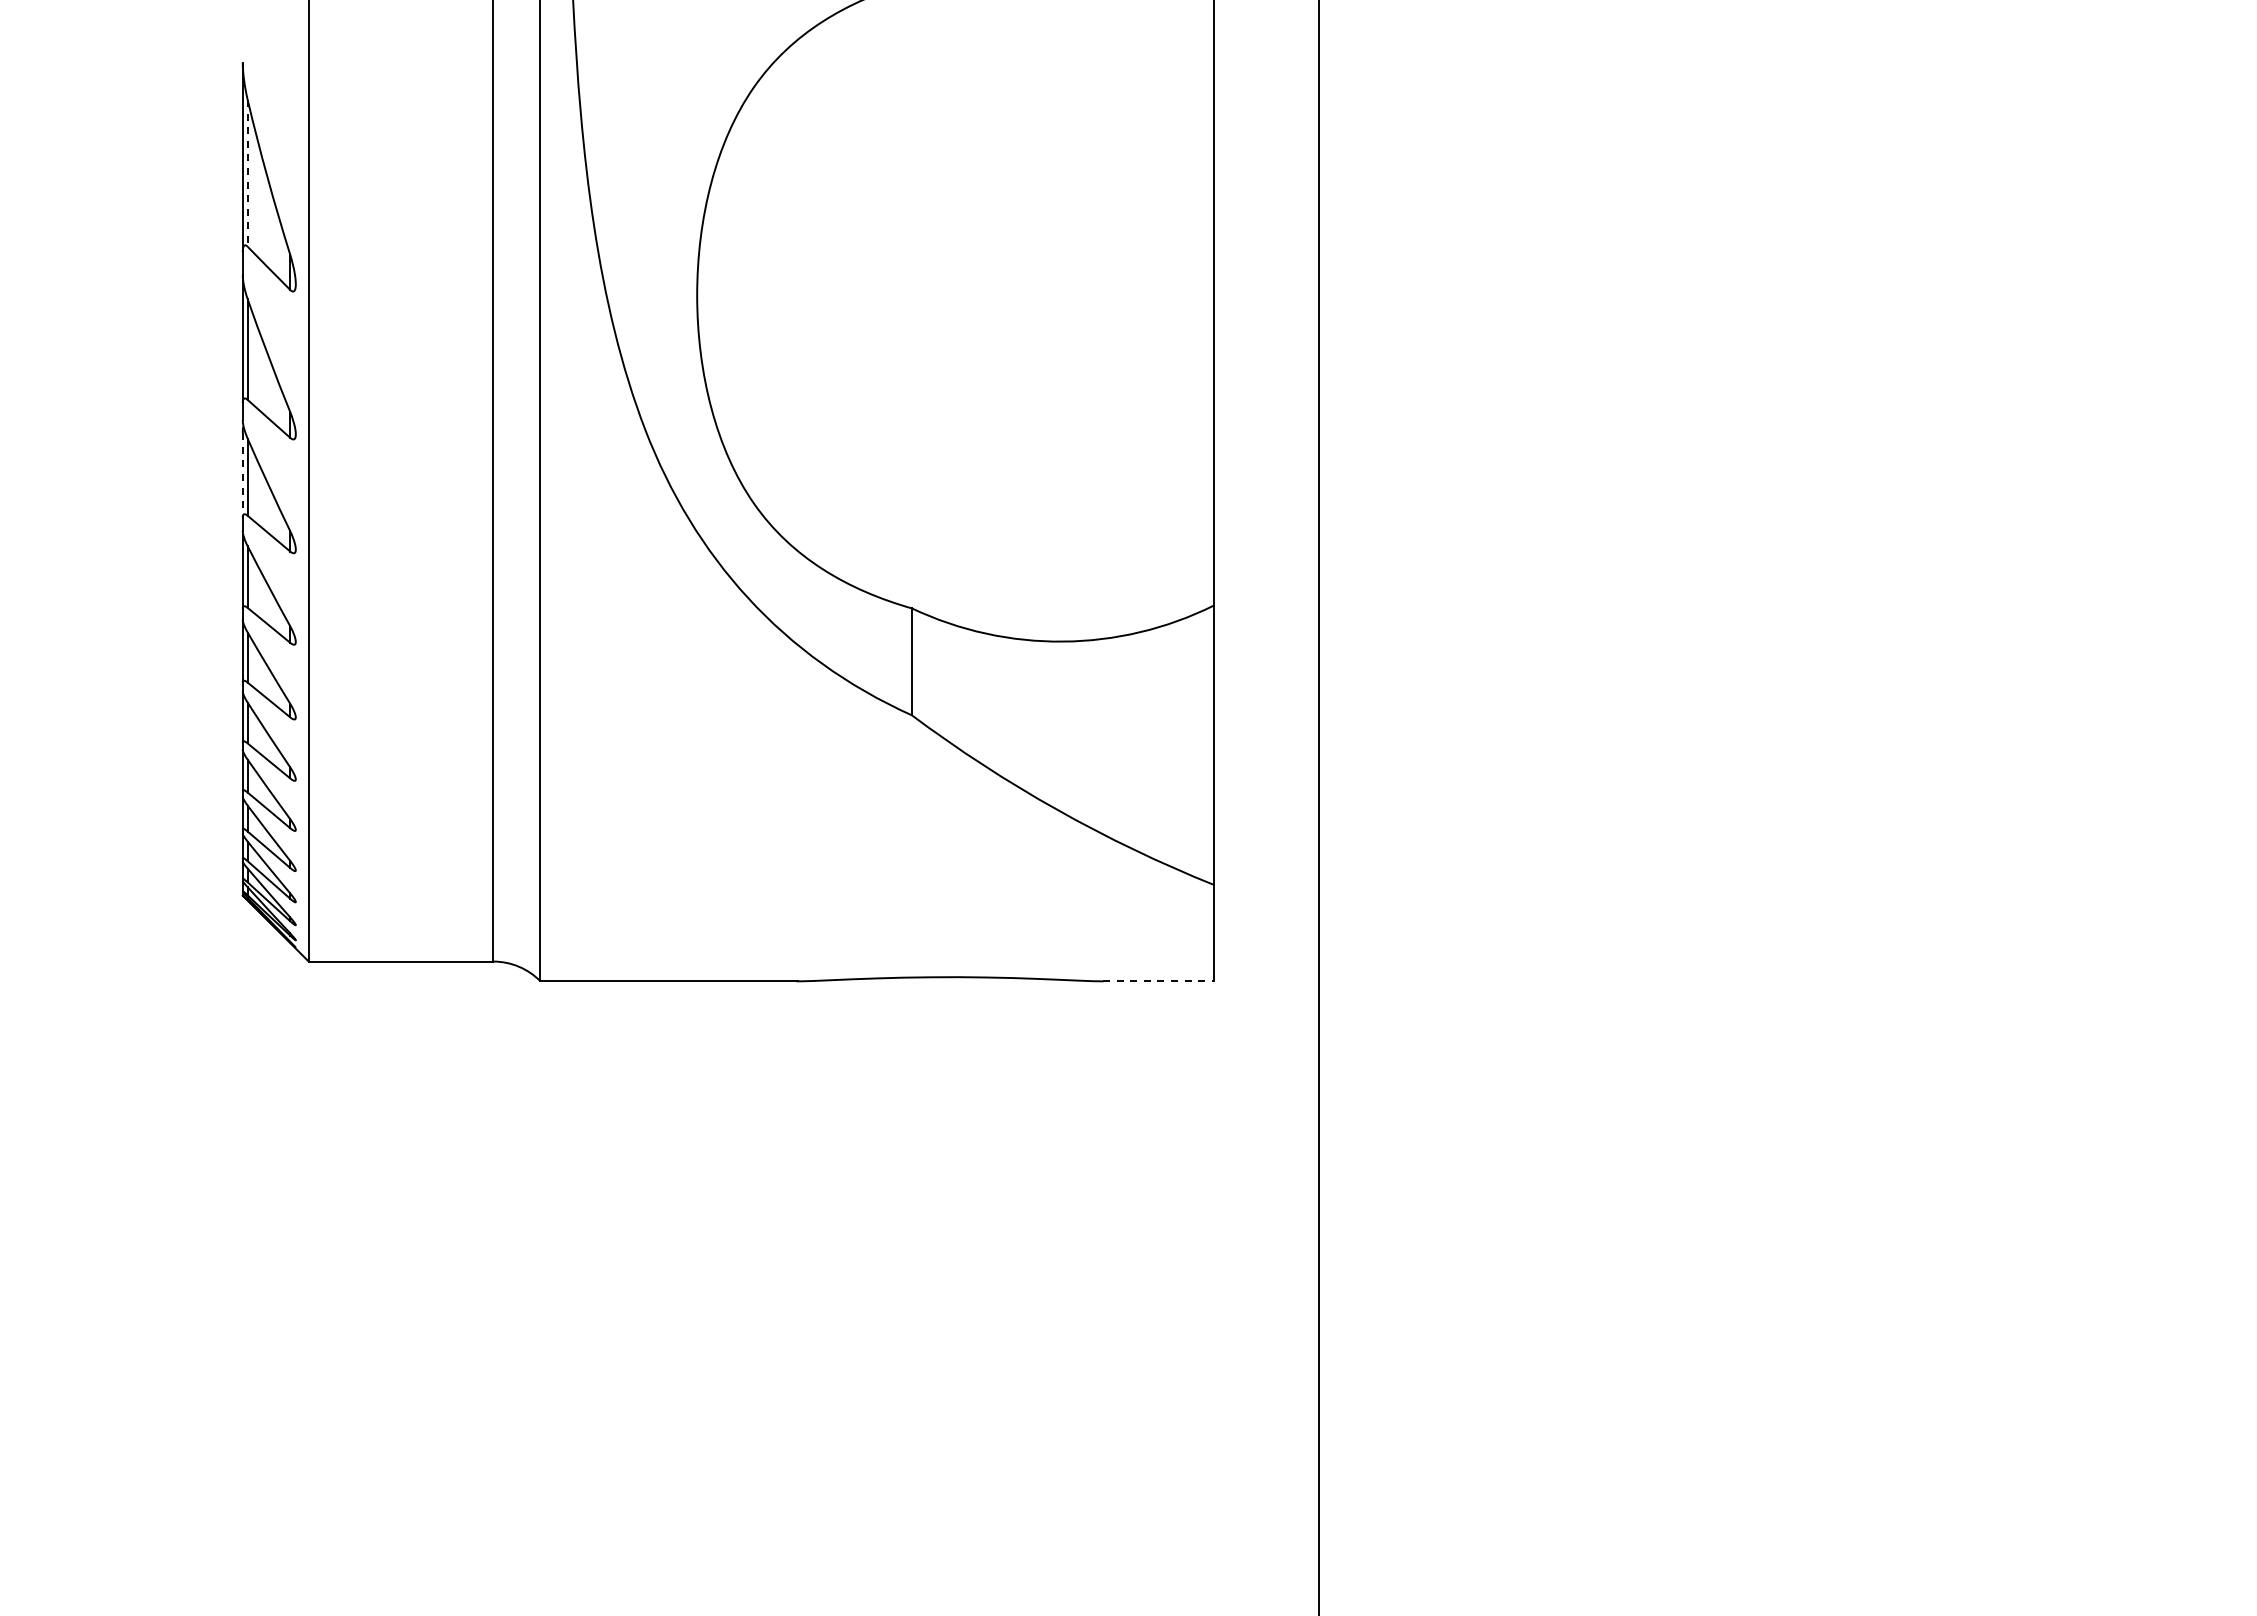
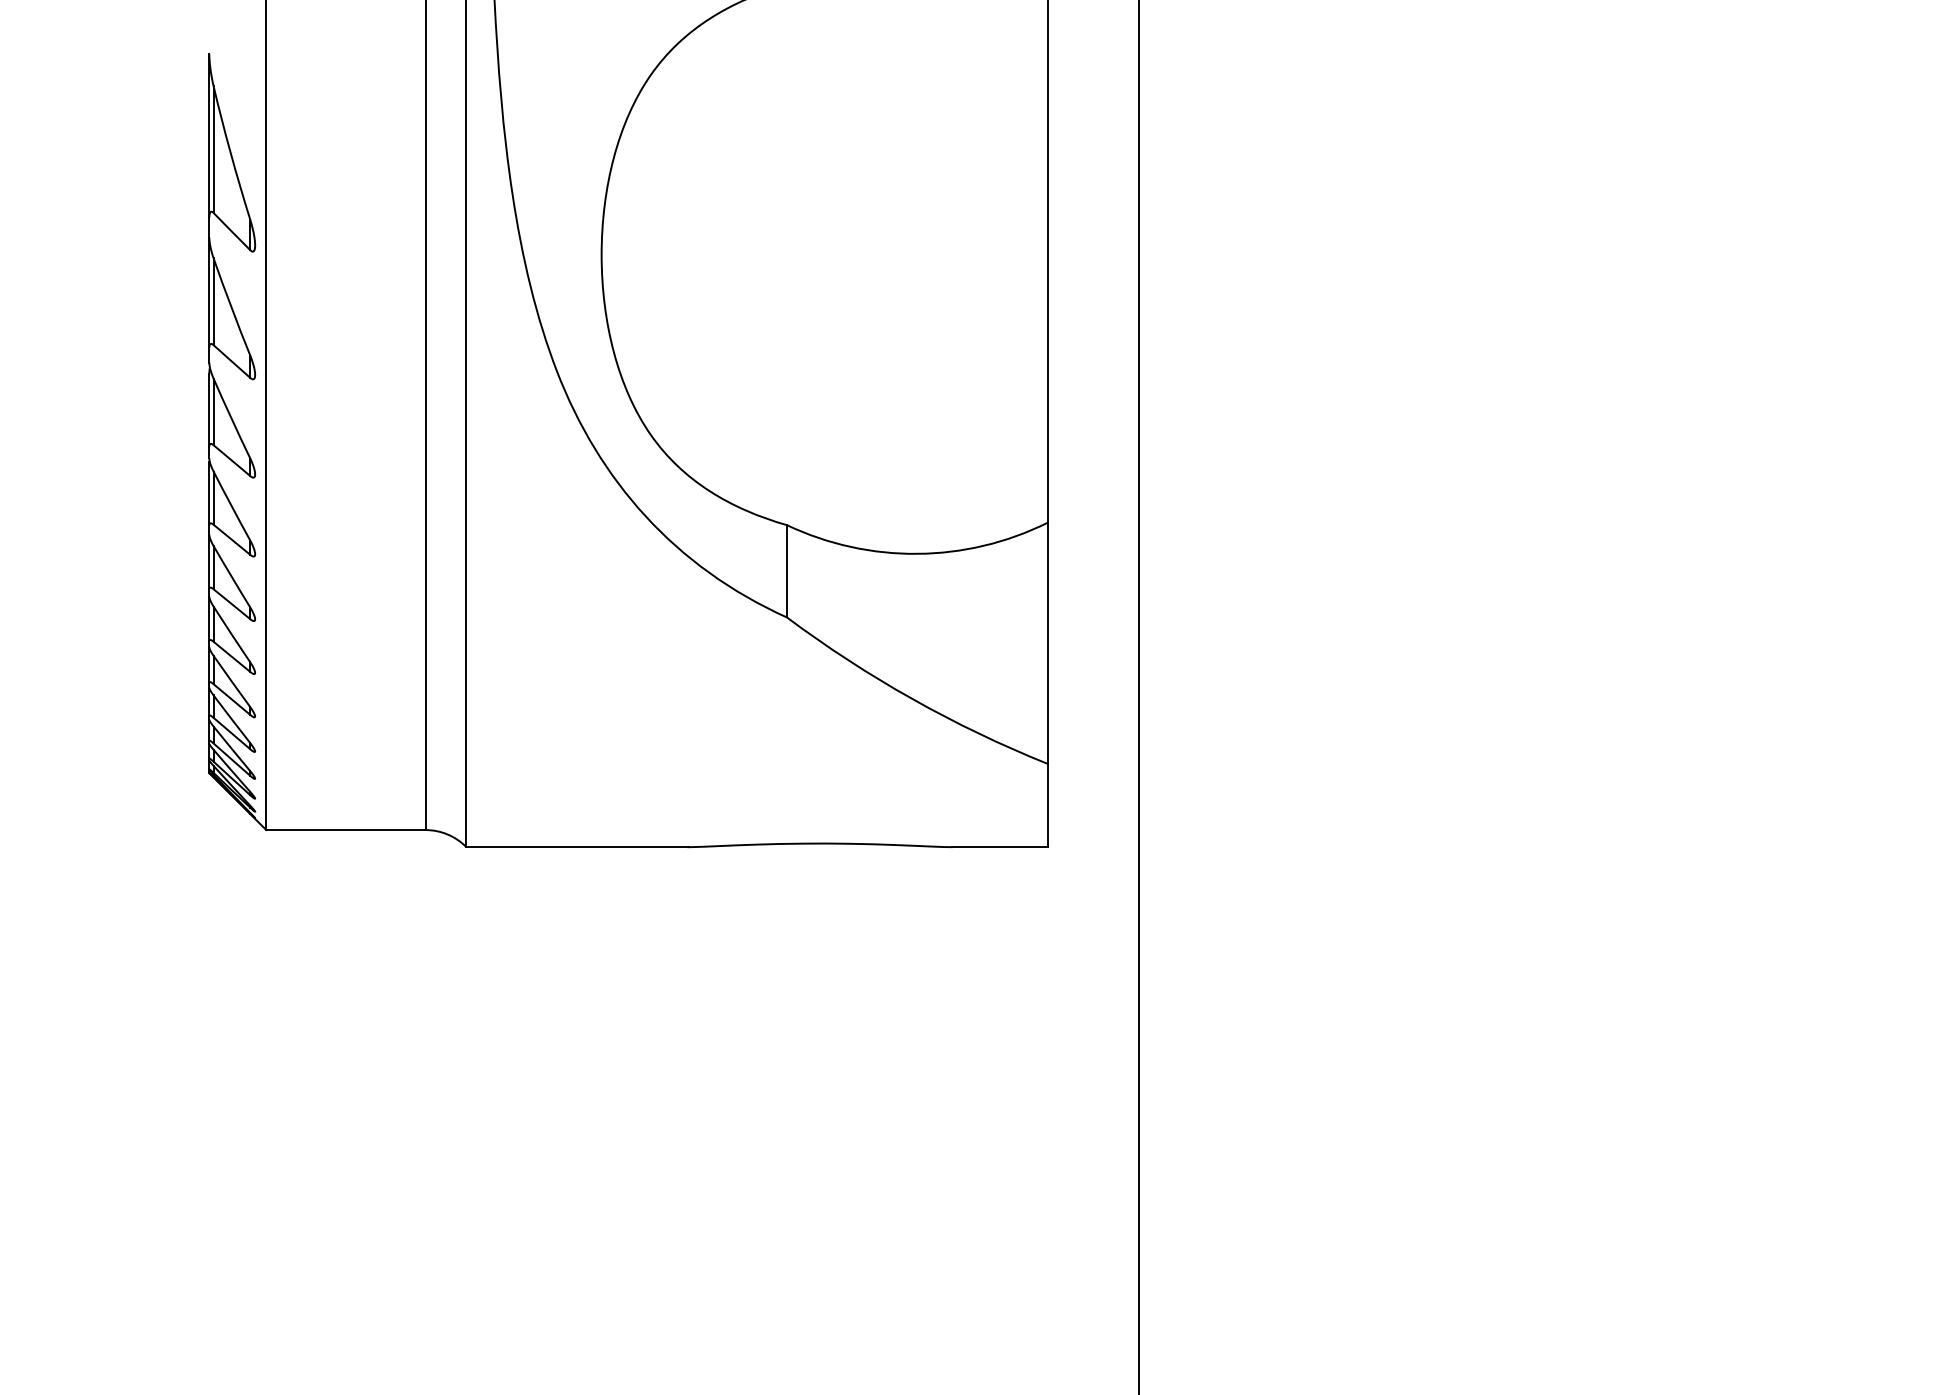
line: (247, 173) -> (213, 149), dashed -> solid
line: (242, 475) -> (209, 410), dashed -> solid
line: (1158, 981) -> (999, 847), dashed -> solid

